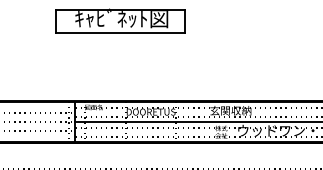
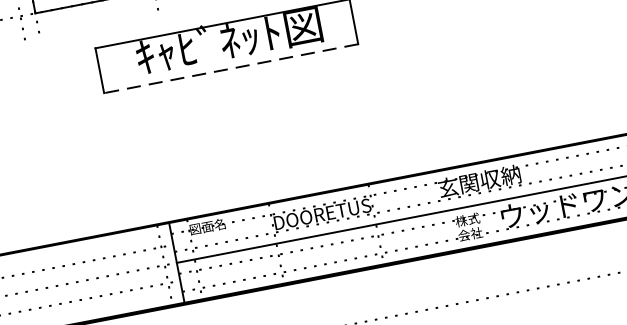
line: (119, 32) -> (229, 68), solid -> dashed

